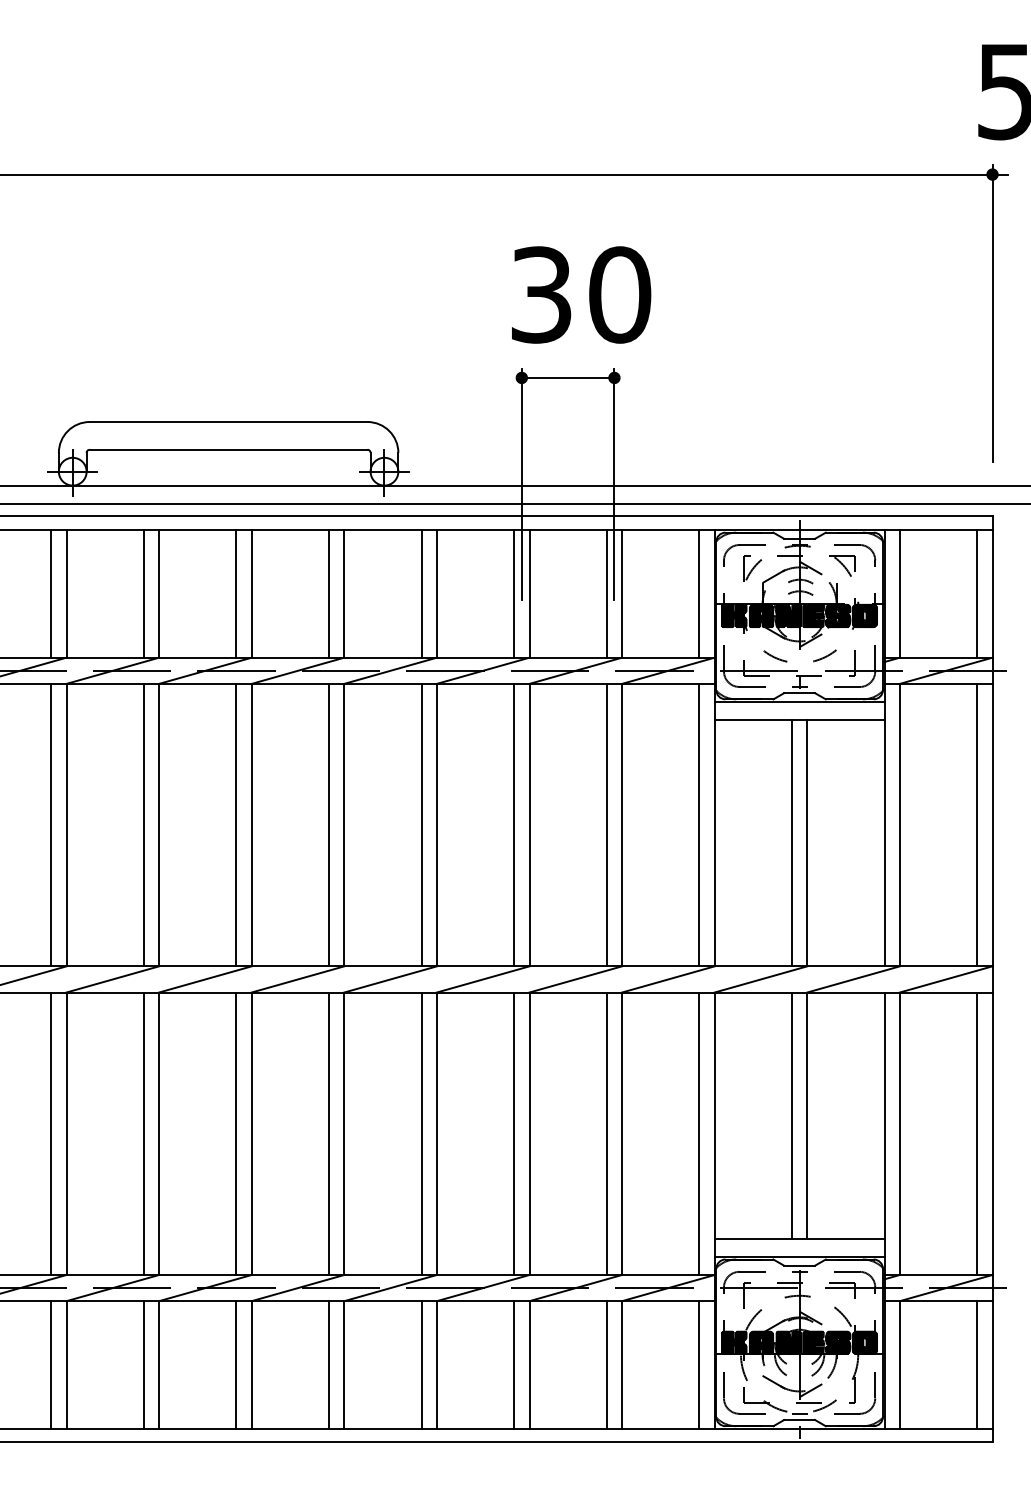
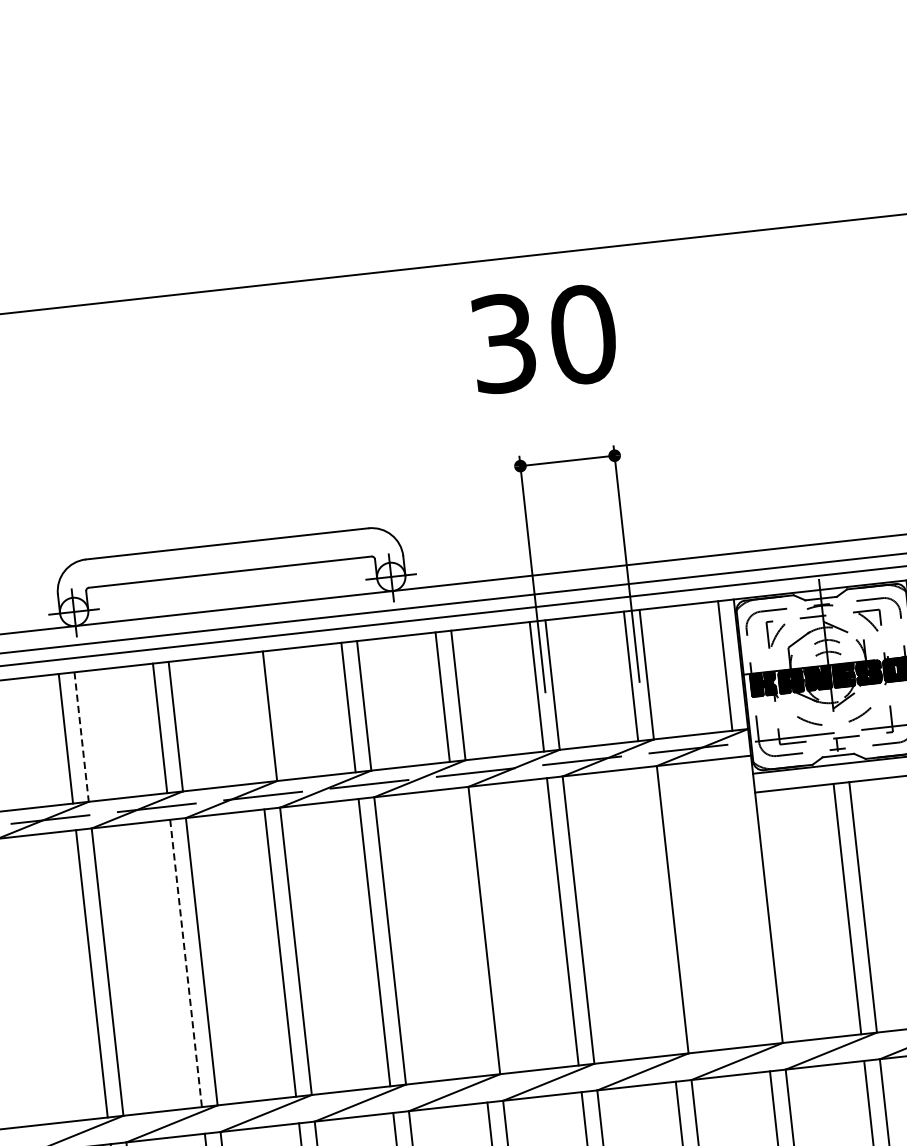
text: (581, 294) -> (544, 338), moved
line: (236, 593) -> (254, 717), removed
line: (66, 594) -> (81, 737), solid -> dashed
line: (421, 824) -> (468, 931), removed
line: (606, 824) -> (656, 910), removed
line: (699, 824) -> (751, 900), removed
line: (143, 825) -> (185, 963), solid -> dashed

